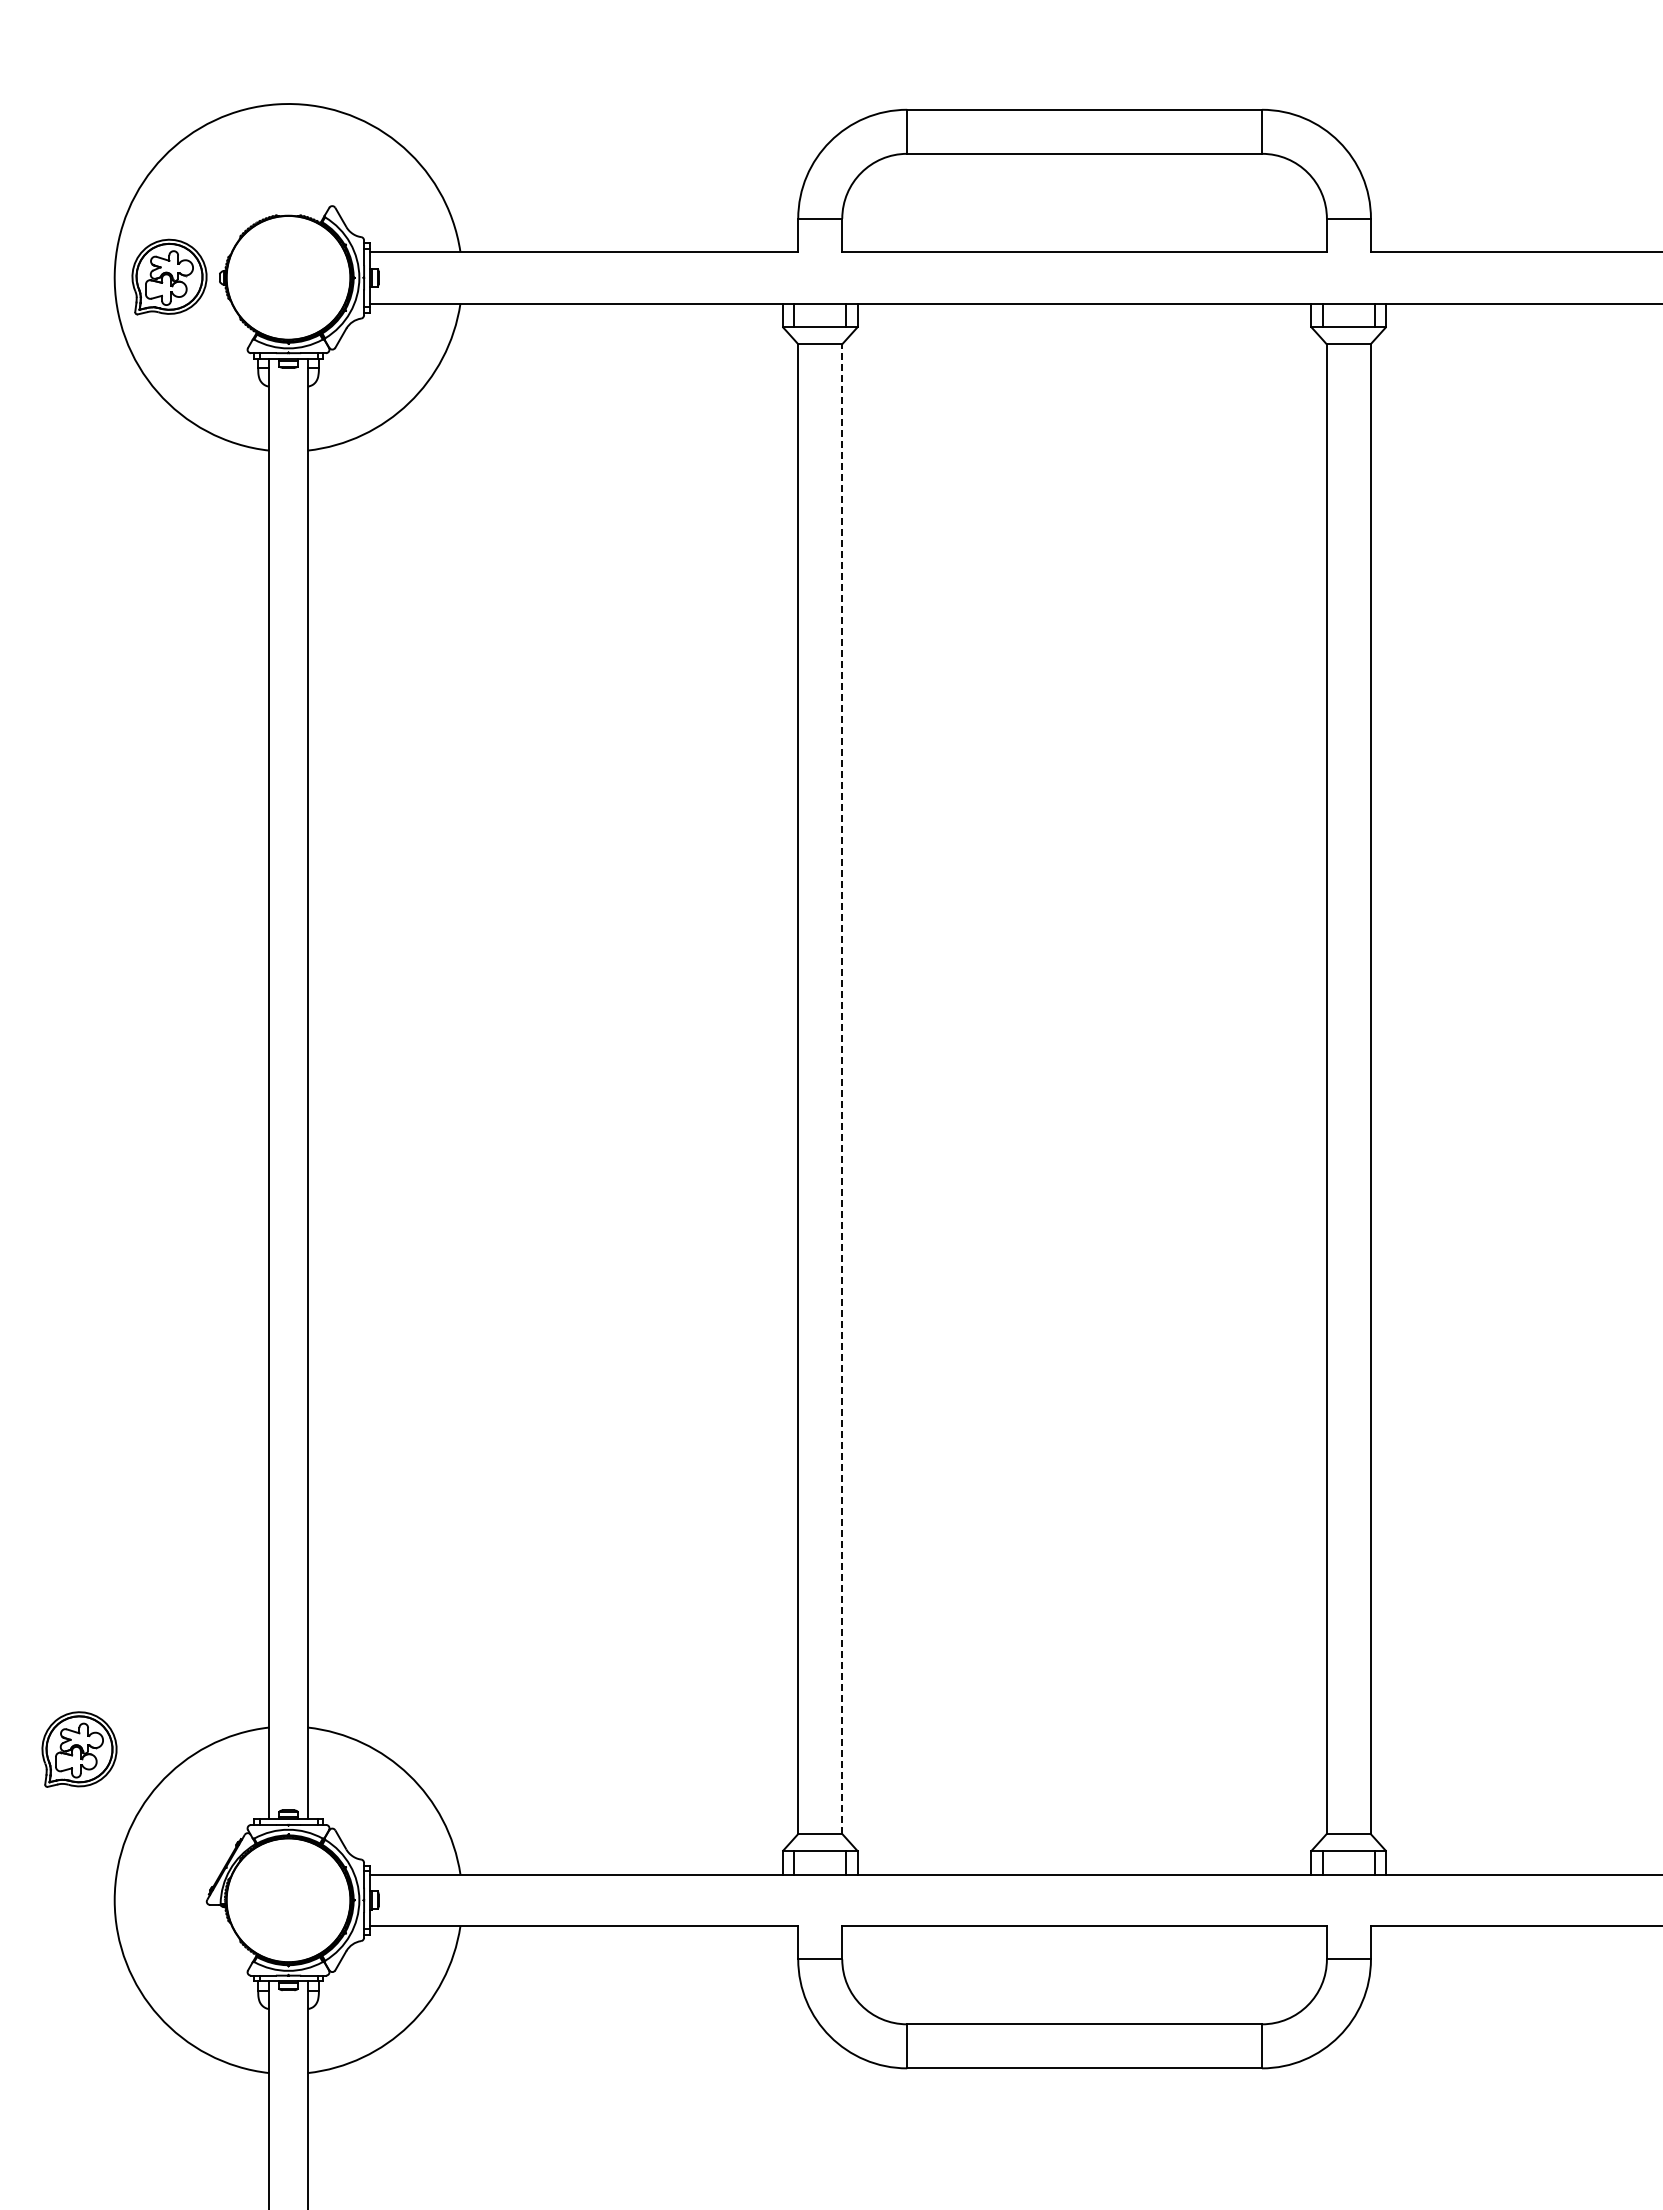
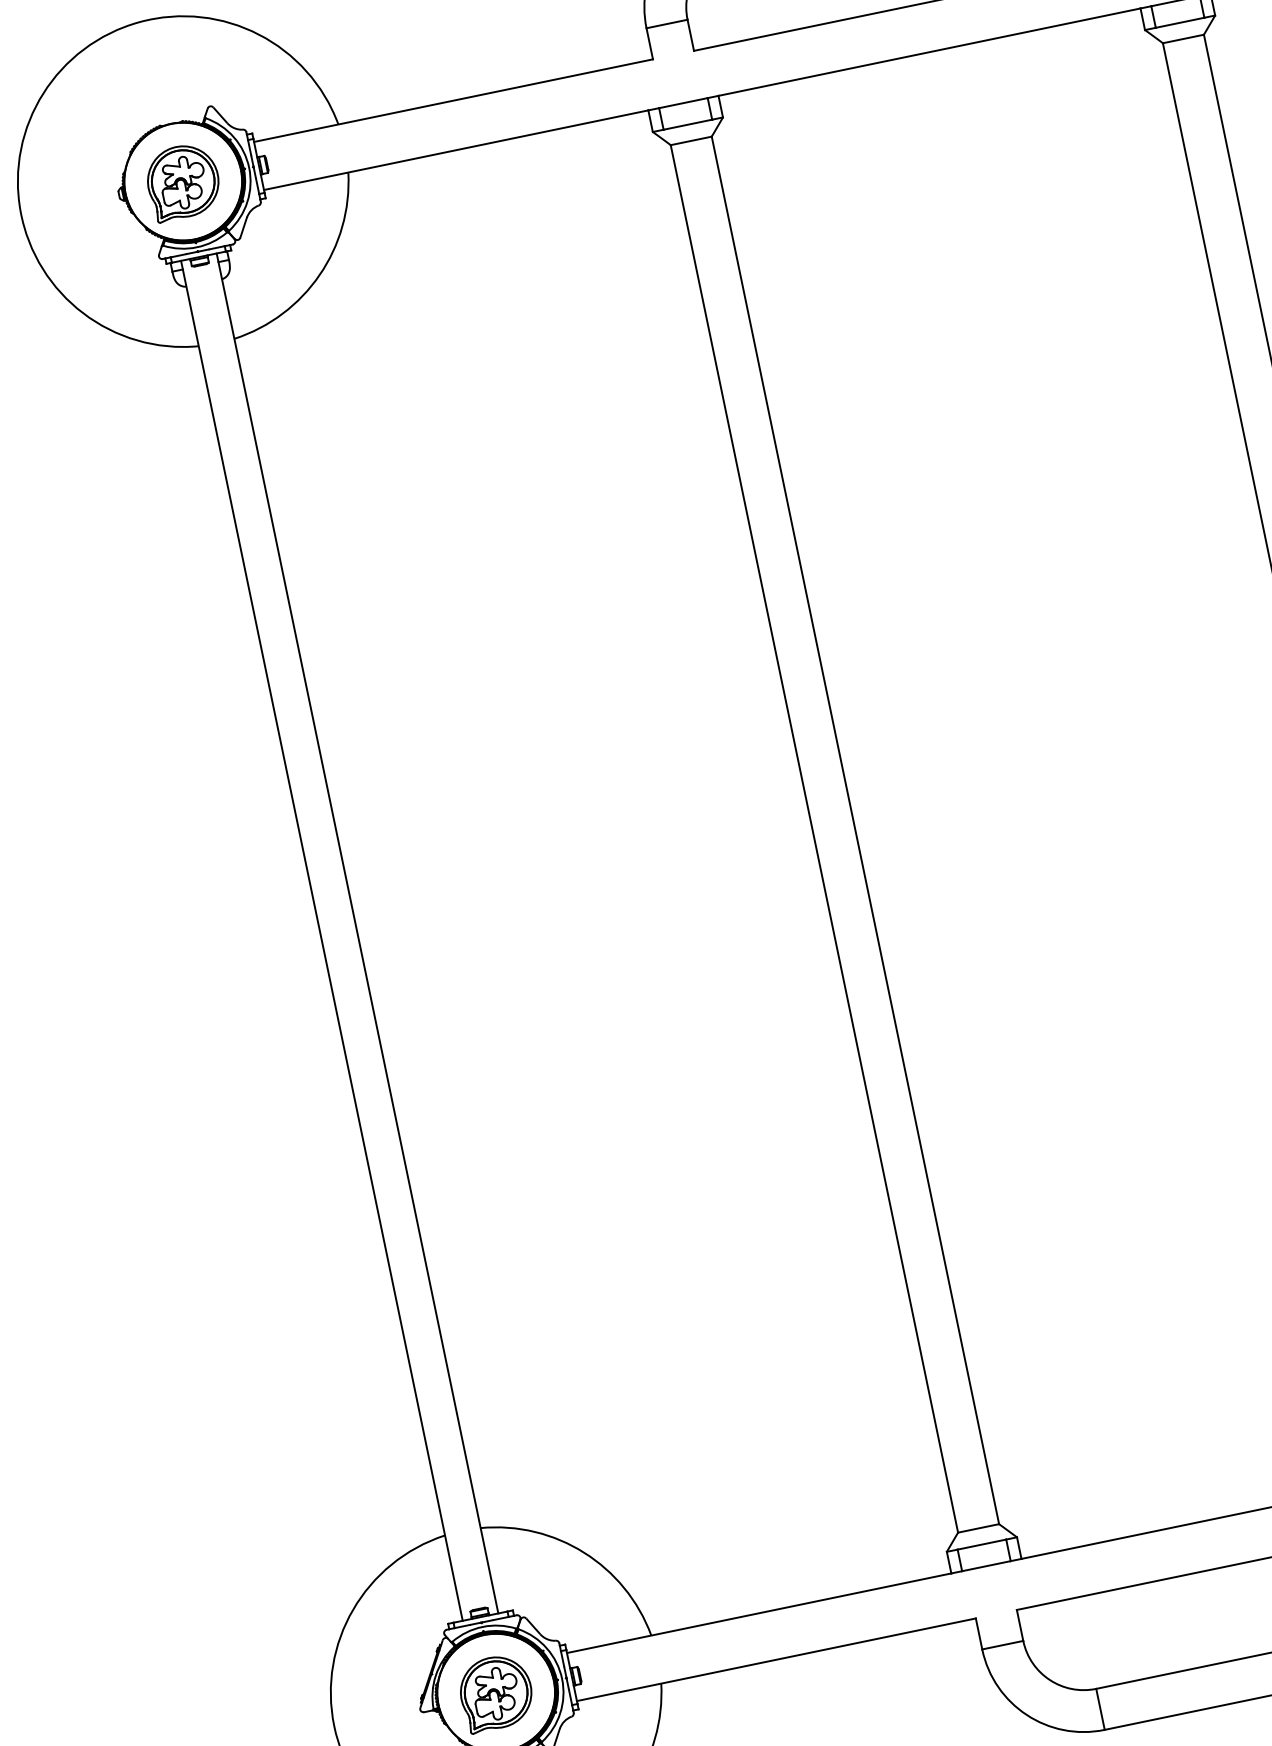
part: (169, 276) -> (183, 181), moved
line: (842, 1089) -> (855, 830), dashed -> solid
part: (79, 1749) -> (496, 1692), moved

